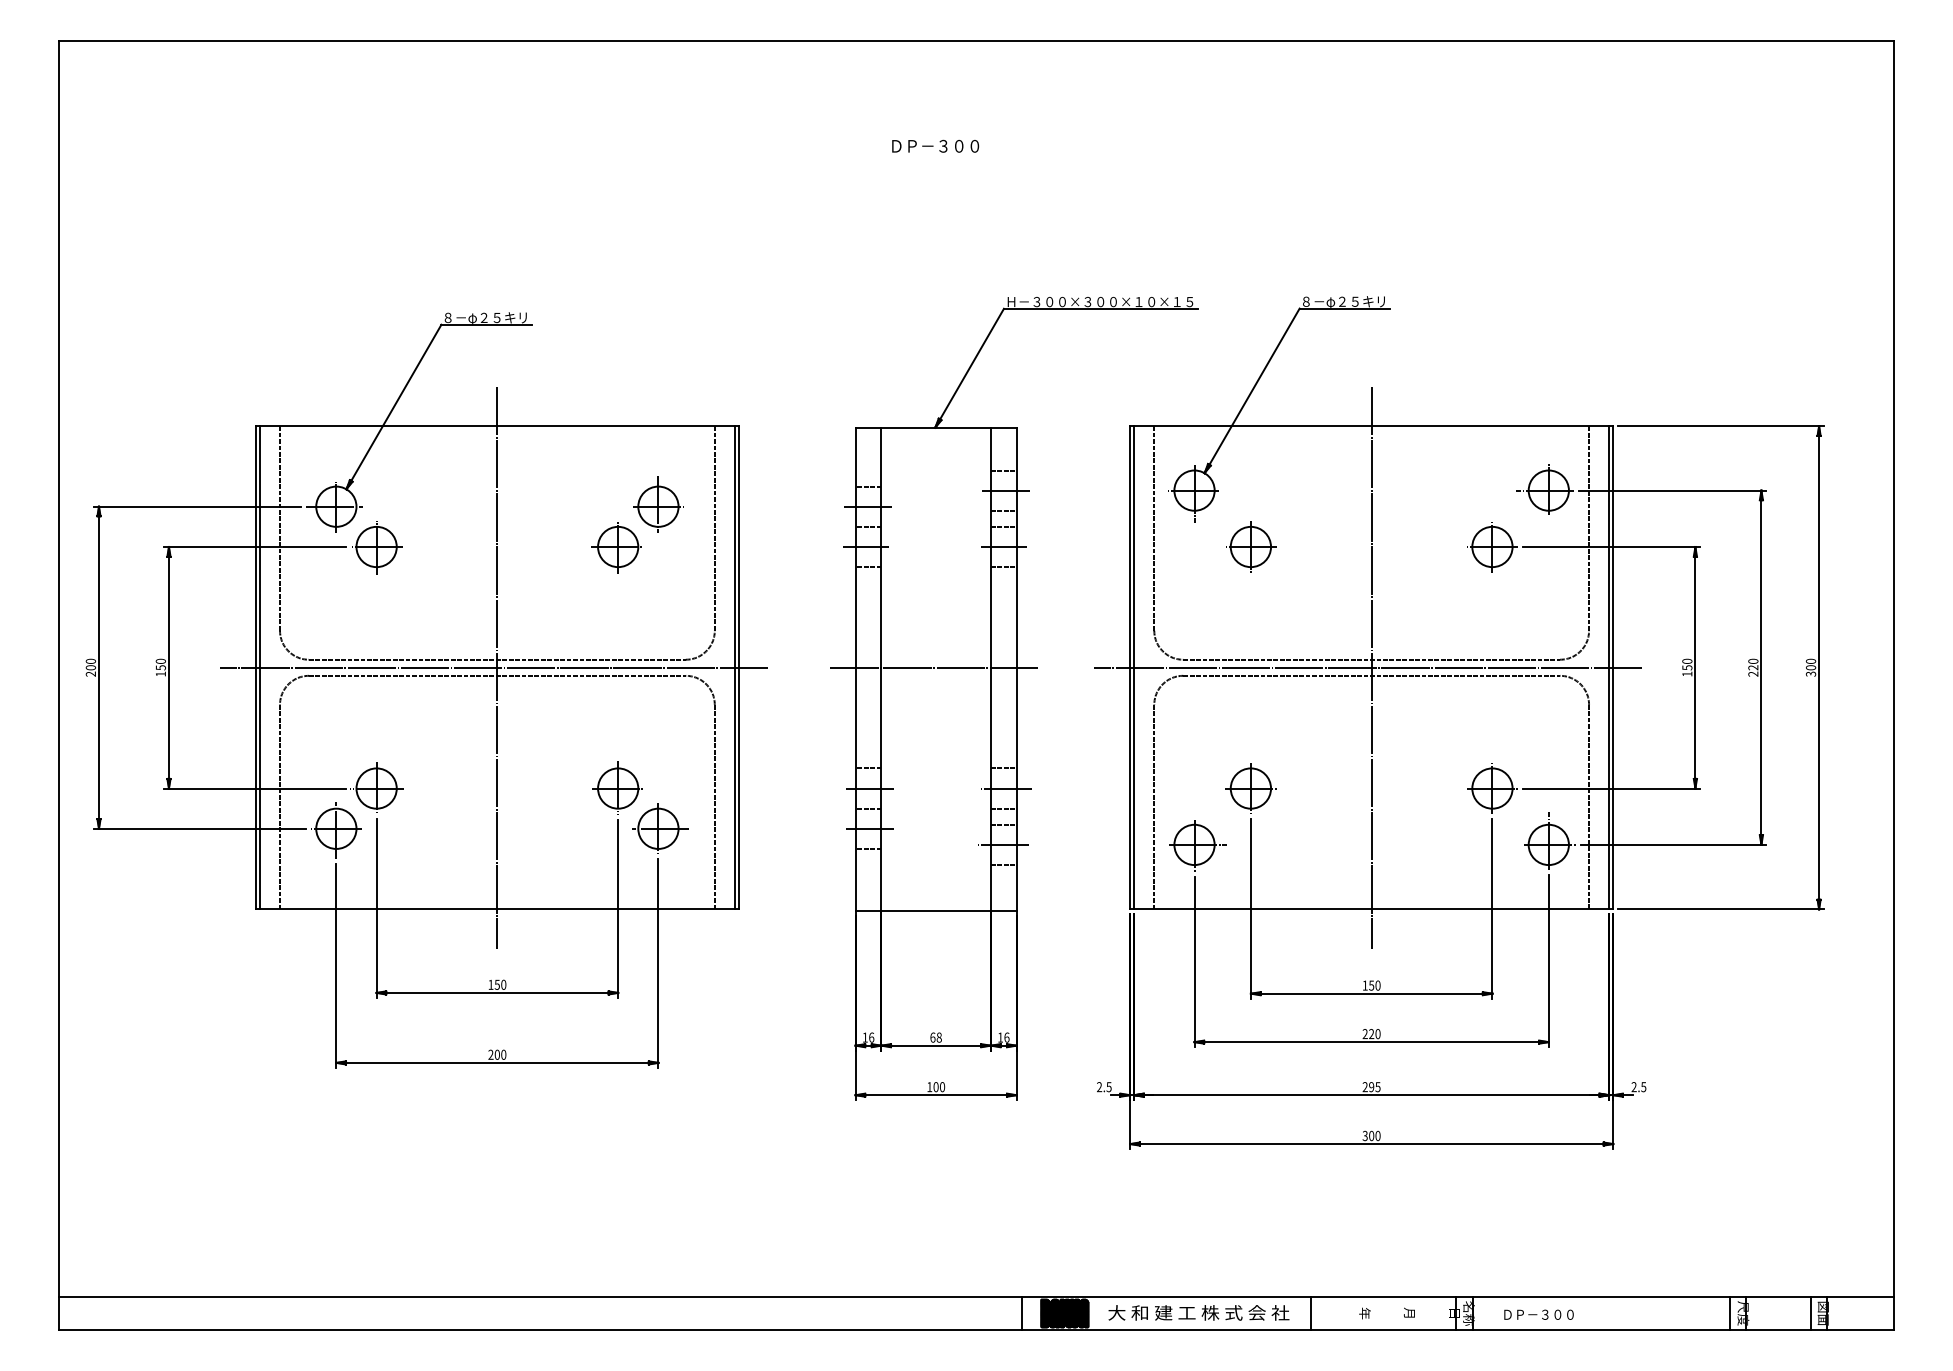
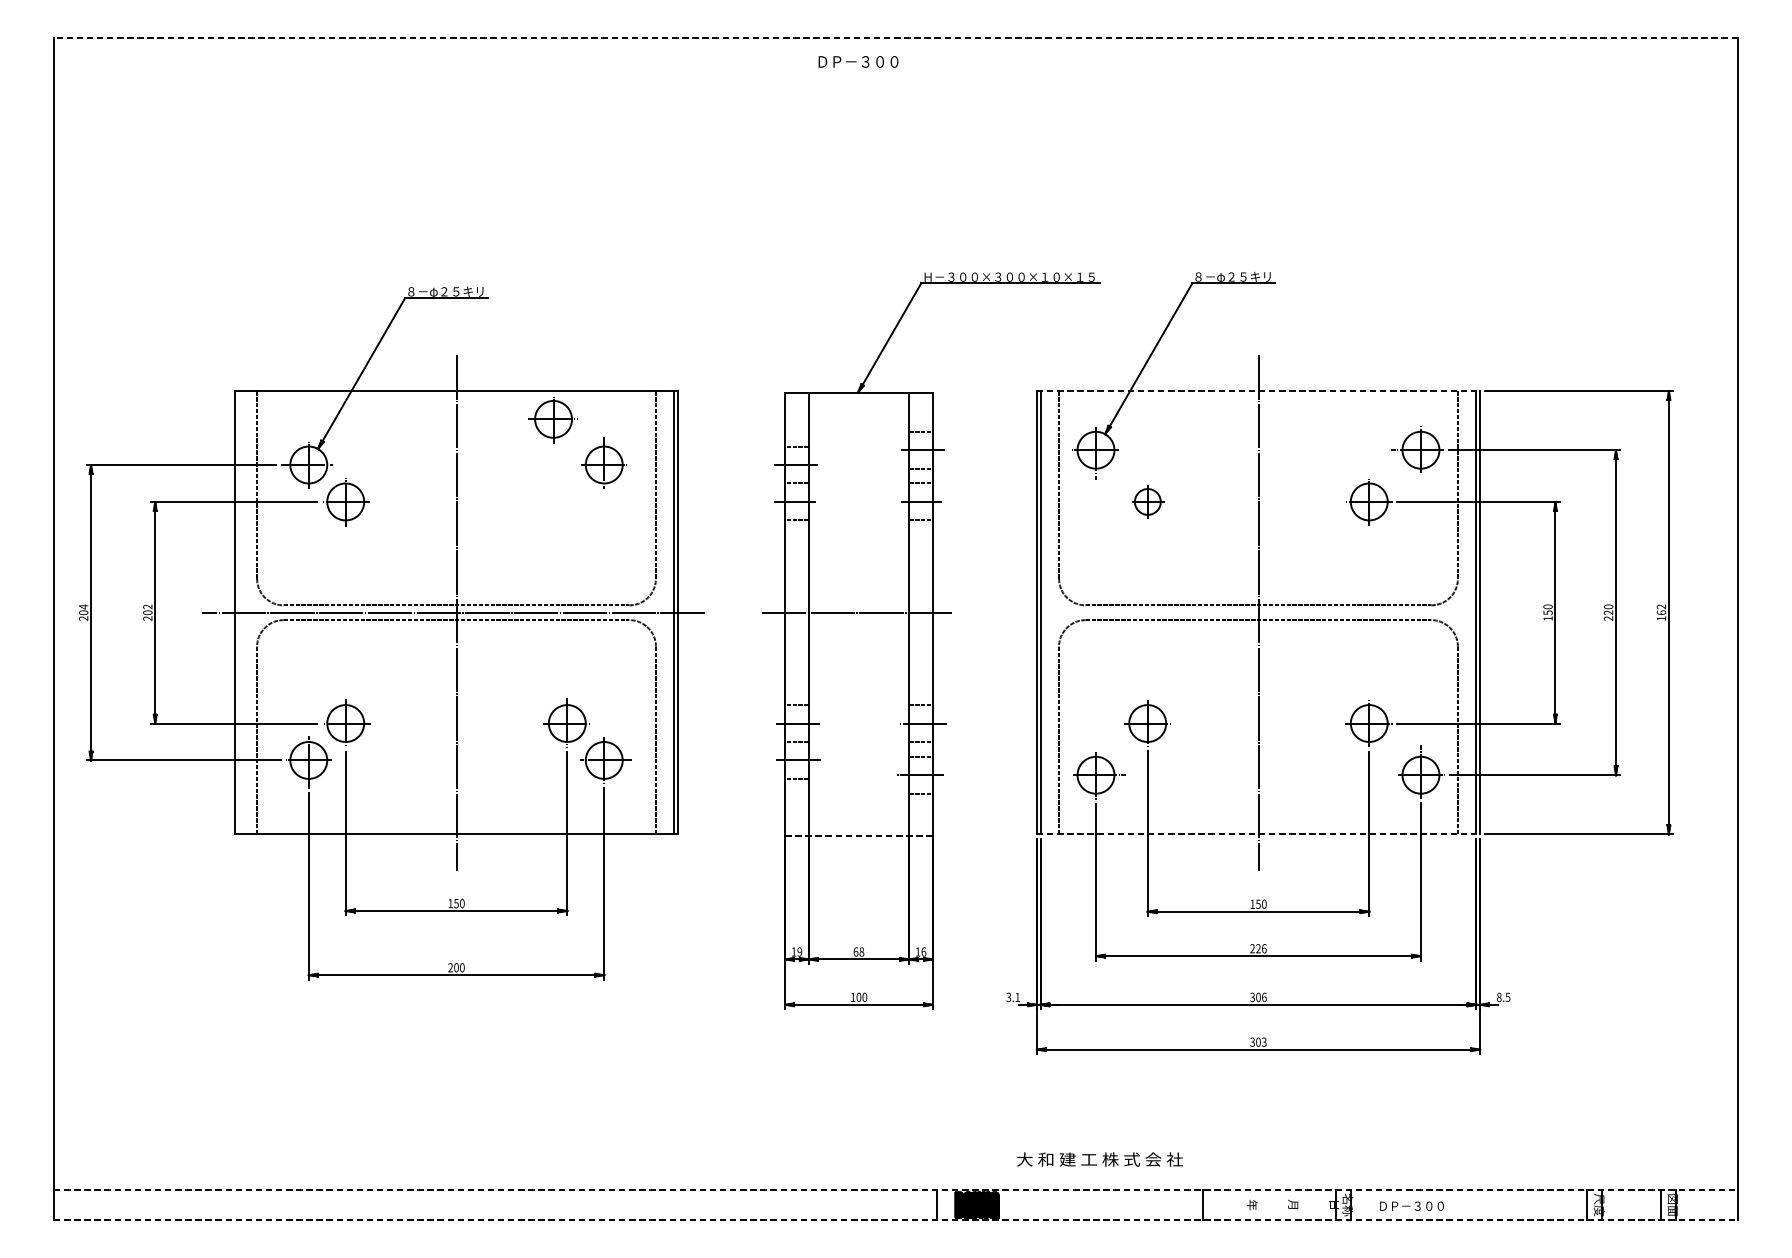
line: (976, 41) -> (896, 38), solid -> dashed
text: (935, 145) -> (858, 61), moved
line: (1371, 426) -> (1258, 391), solid -> dashed
part: (1251, 546) -> (1148, 501), size x0.7
part: (616, 547) -> (552, 419), moved
text: (90, 661) -> (83, 606), 200 -> 204
text: (160, 667) -> (147, 612), 150 -> 202
line: (259, 667) -> (238, 612), removed
line: (1367, 667) -> (1254, 612), removed
text: (1810, 667) -> (1661, 612), 300 -> 162
line: (1371, 909) -> (1258, 834), solid -> dashed
line: (936, 910) -> (859, 835), solid -> dashed
text: (1377, 1033) -> (1263, 948), 220 -> 226
text: (871, 1037) -> (799, 951), 16 -> 19
text: (1104, 1087) -> (1013, 997), 2.5 -> 3.1
text: (1371, 1087) -> (1258, 997), 295 -> 306
text: (1633, 1087) -> (1498, 997), 2.5 -> 8.5
text: (1377, 1135) -> (1263, 1041), 300 -> 303
line: (976, 1297) -> (896, 1190), solid -> dashed
text: (1198, 1312) -> (1099, 1159), moved
line: (976, 1329) -> (896, 1219), solid -> dashed

